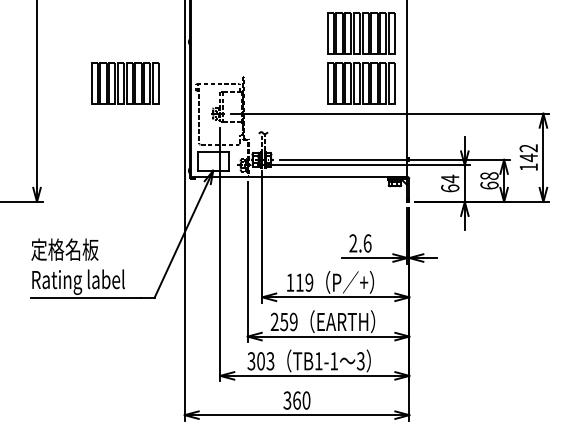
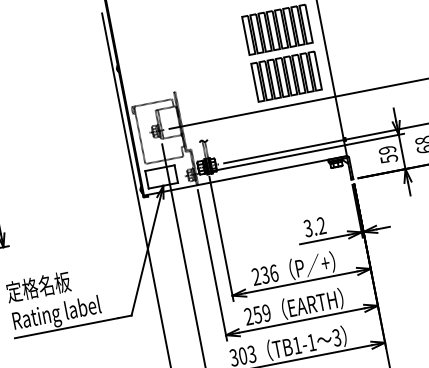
part: (125, 83) -> (65, 119), removed
text: (450, 183) -> (388, 154), 64 -> 59
text: (360, 243) -> (315, 227), 2.6 -> 3.2
text: (299, 282) -> (264, 275), 119 -> 236

